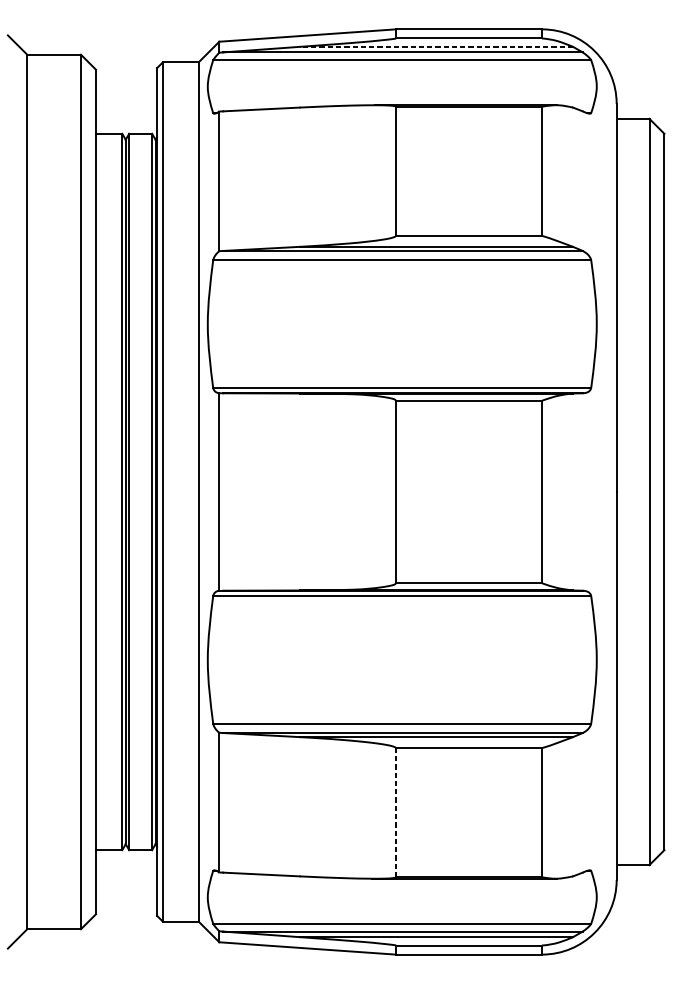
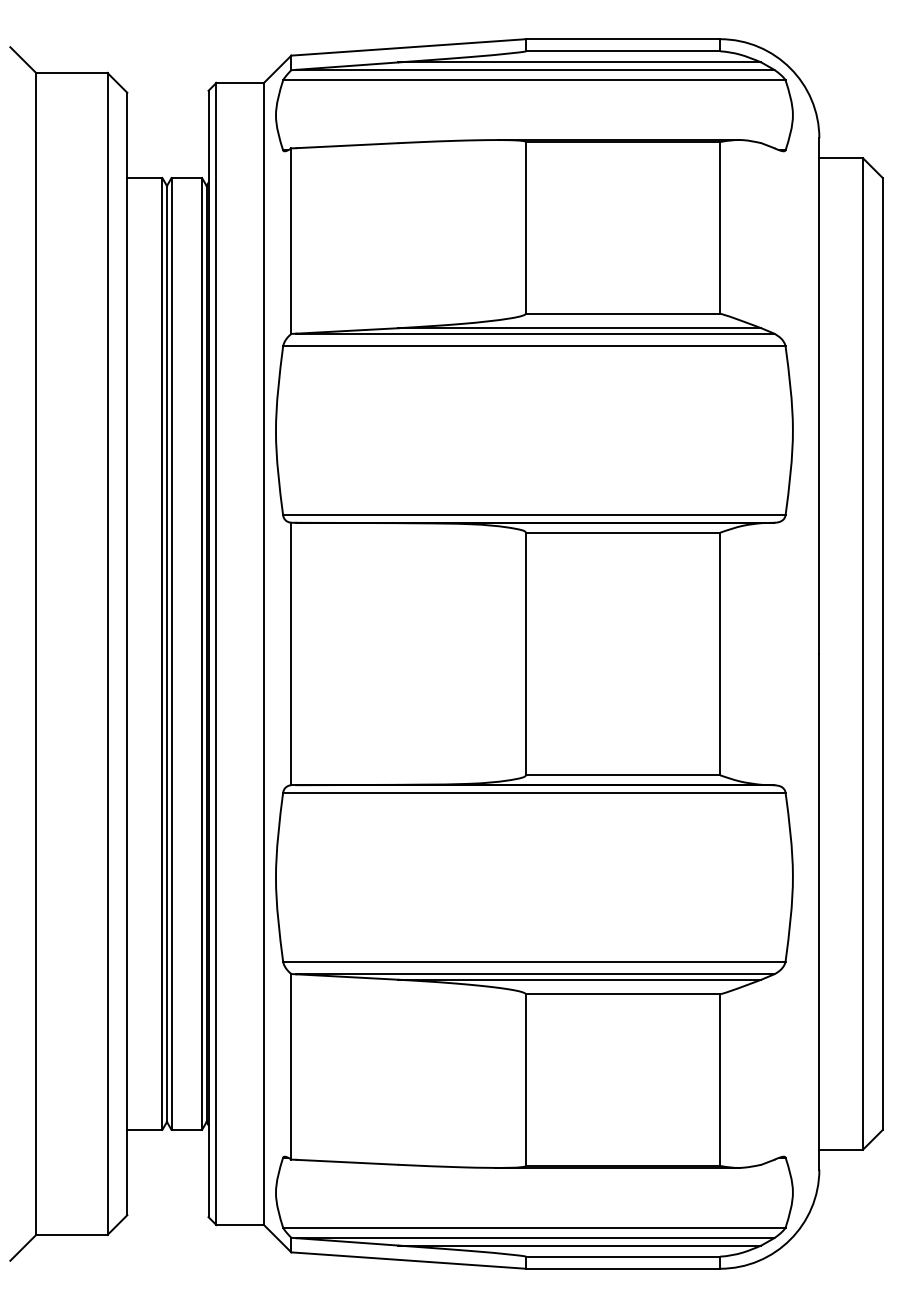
line: (436, 46) -> (579, 62), dashed -> solid
line: (395, 812) -> (525, 1080), dashed -> solid

